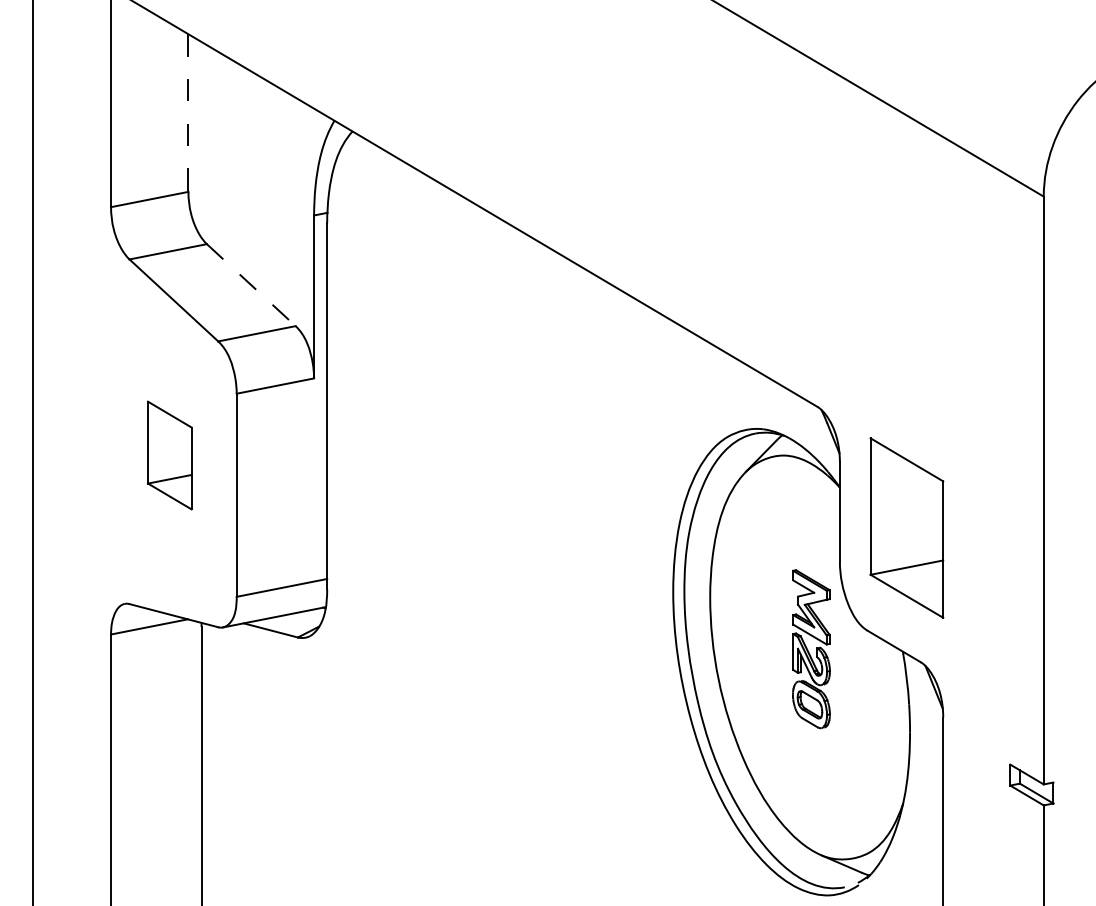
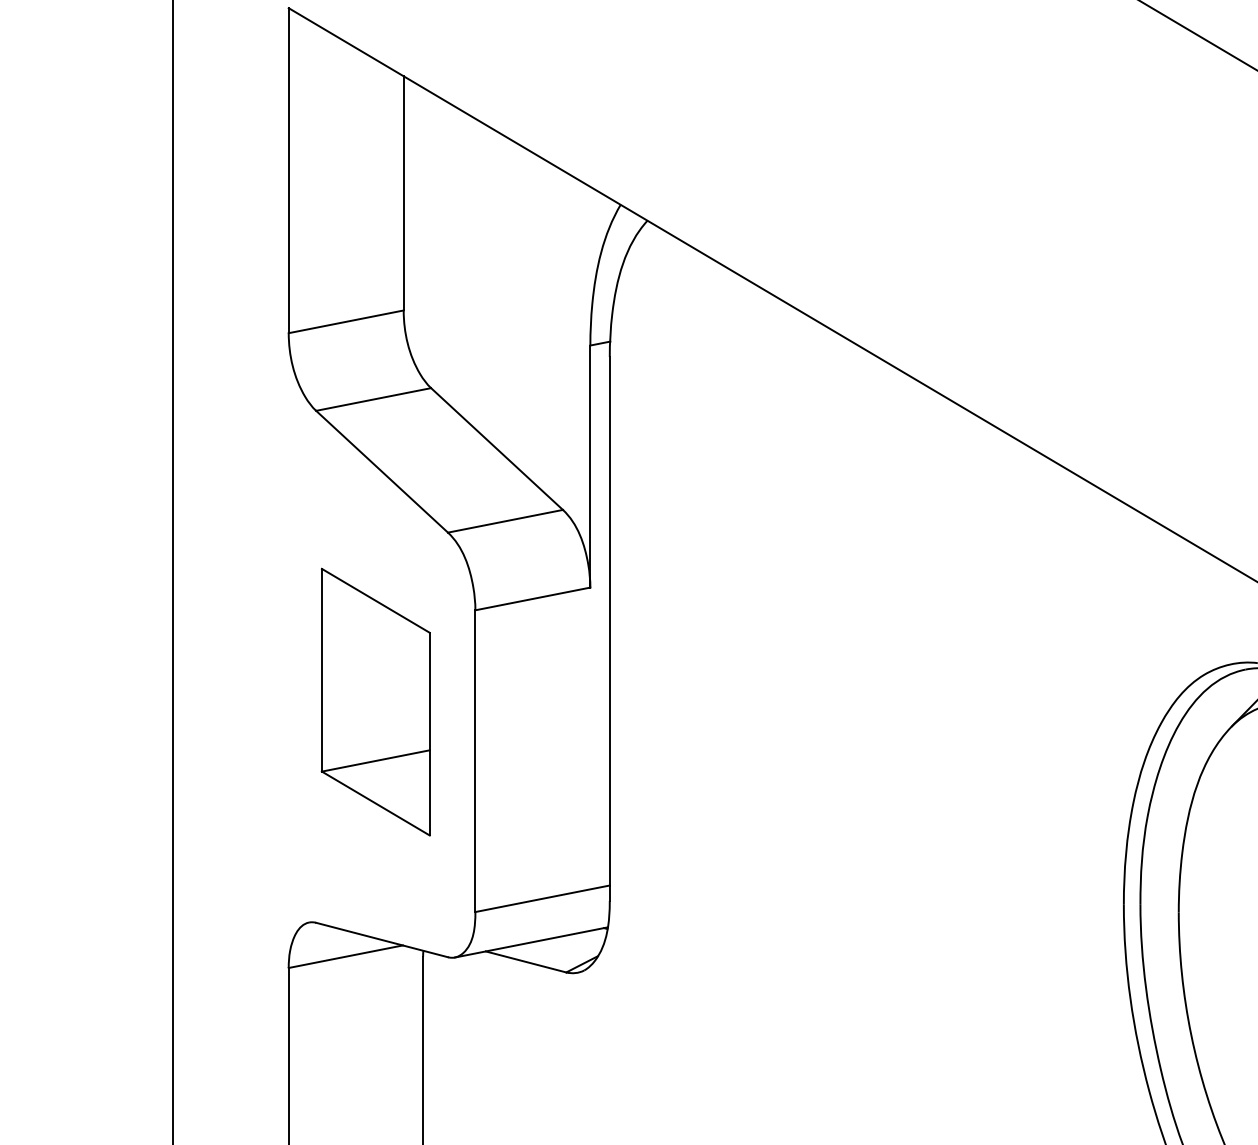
line: (188, 113) -> (403, 194), dashed -> solid
line: (251, 285) -> (497, 449), dashed -> solid
part: (169, 455) -> (375, 702), size x1.67

